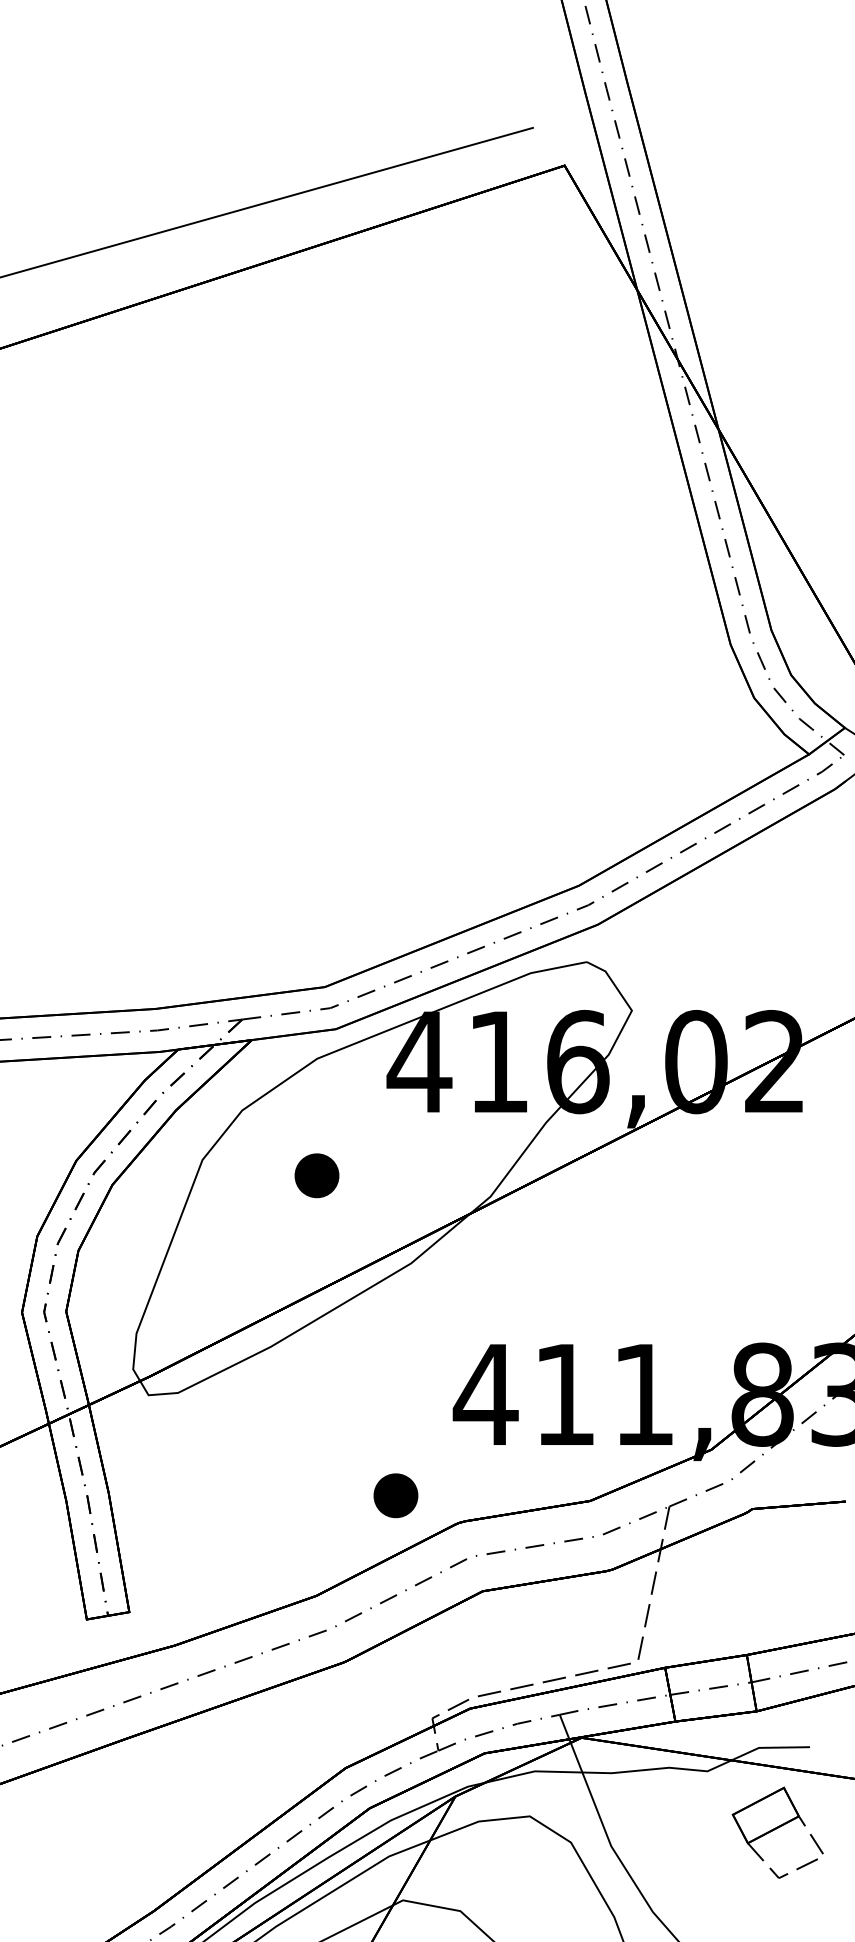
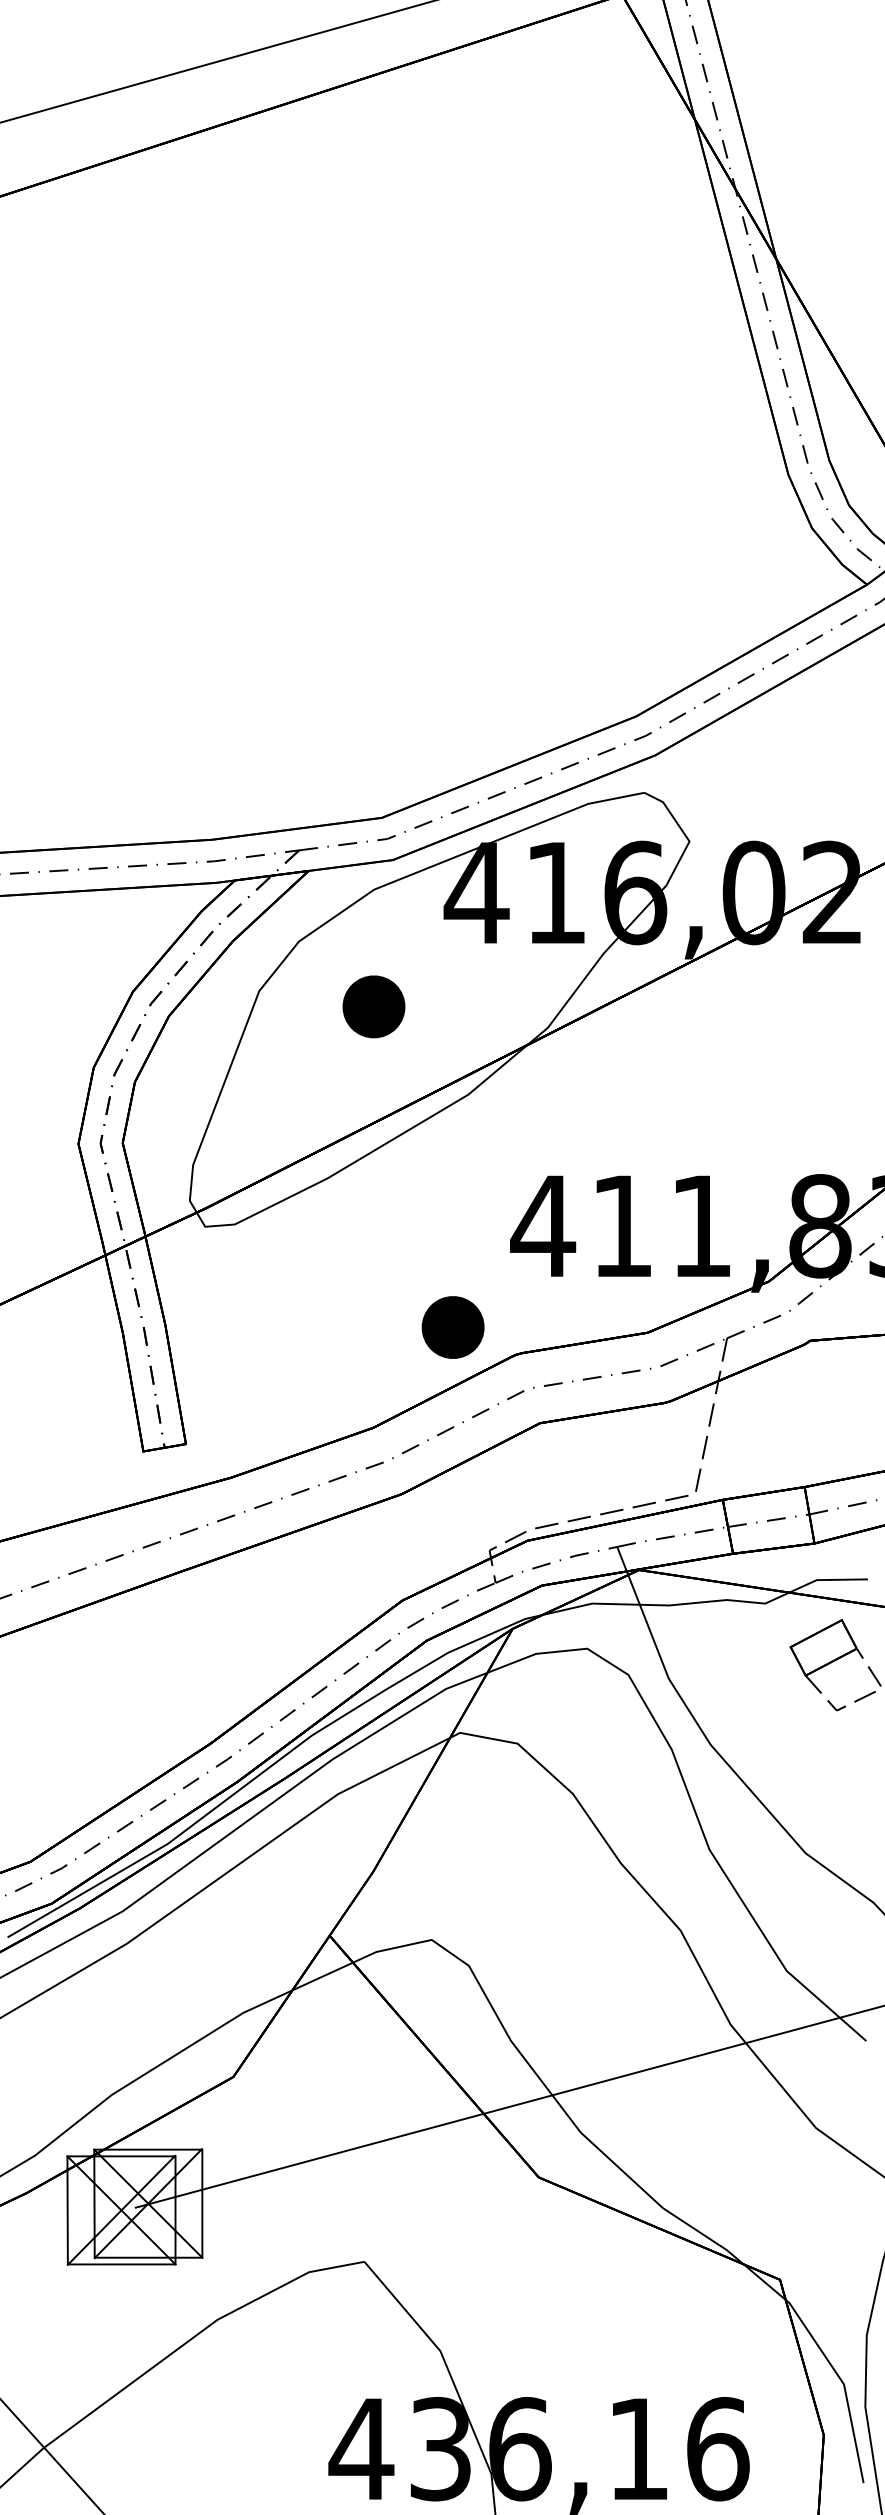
part: (316, 1175) -> (373, 1006), size x1.4
part: (395, 1495) -> (452, 1327), size x1.4

